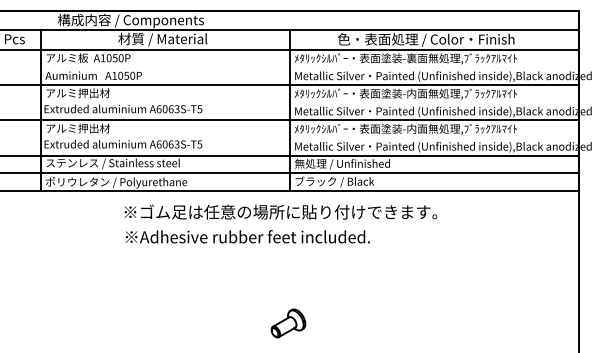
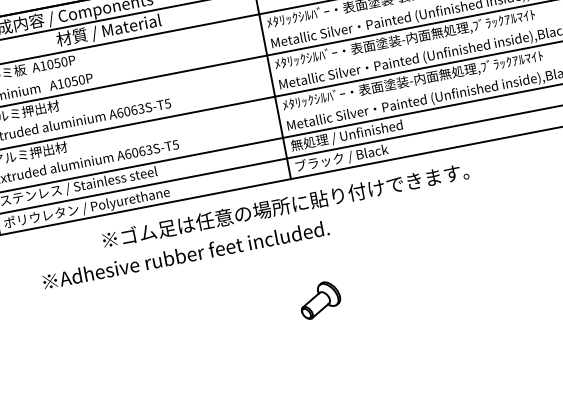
text: (247, 236) -> (185, 254), moved
part: (288, 323) -> (320, 300), moved

